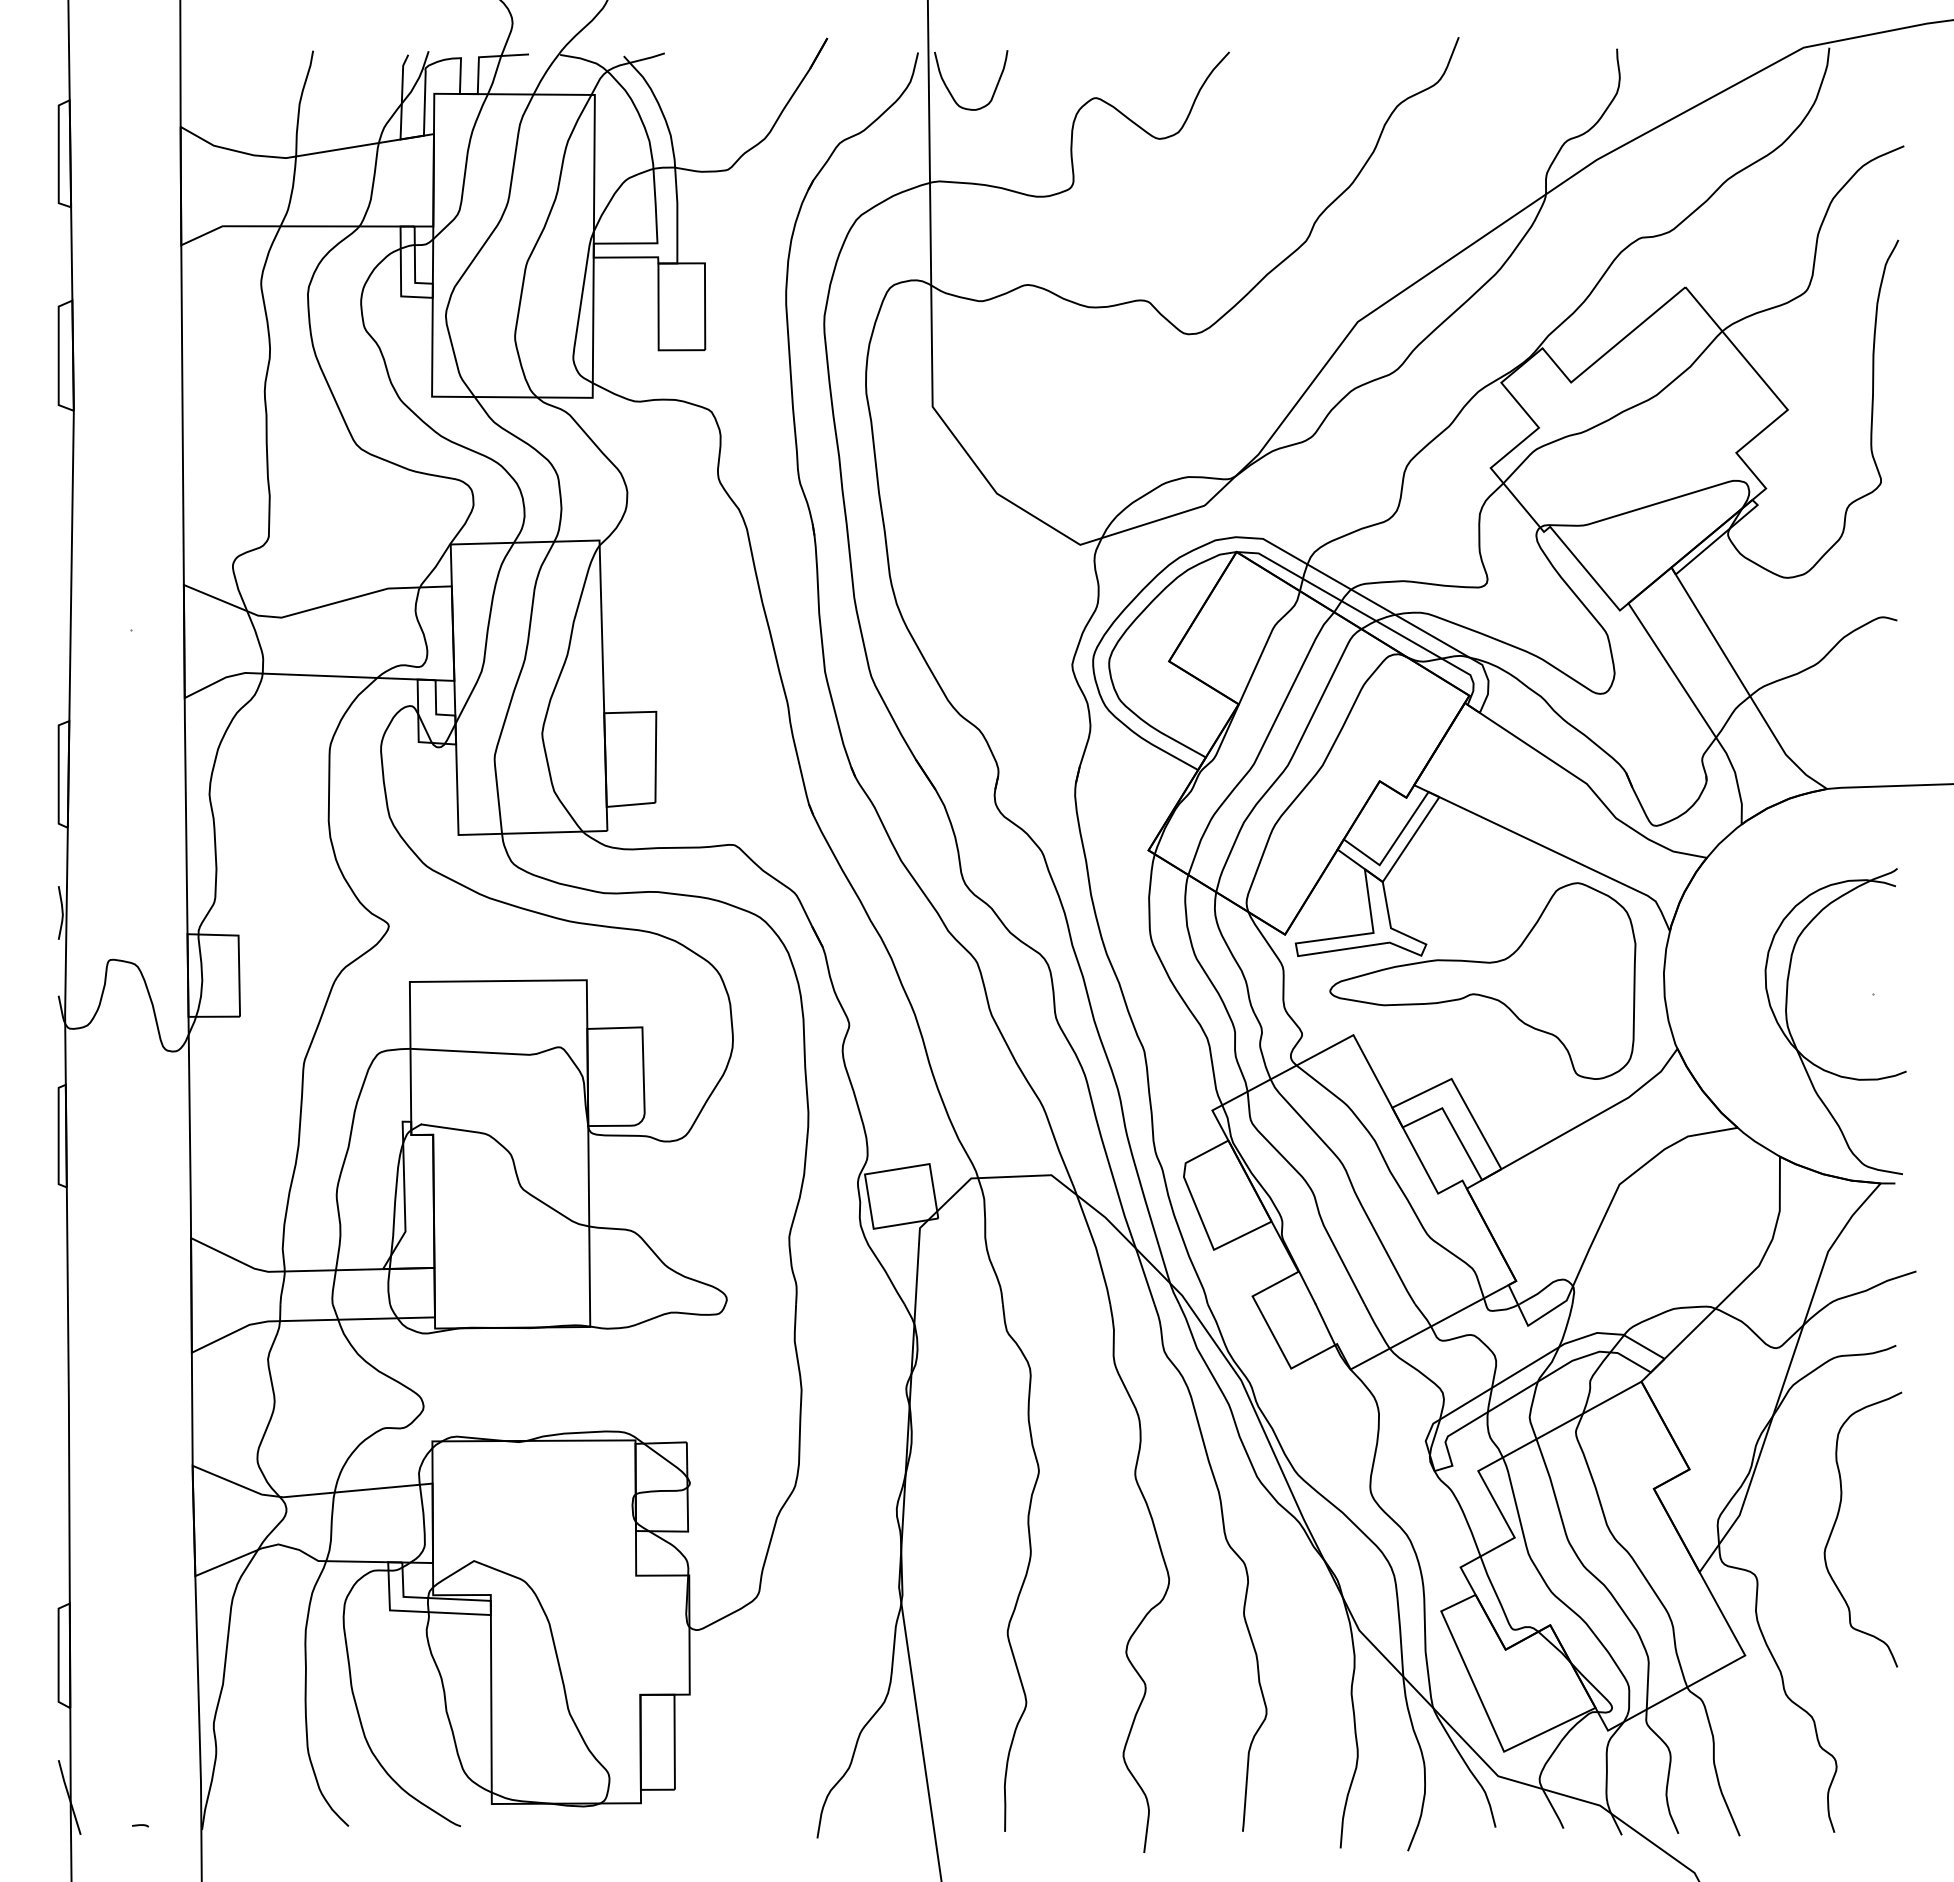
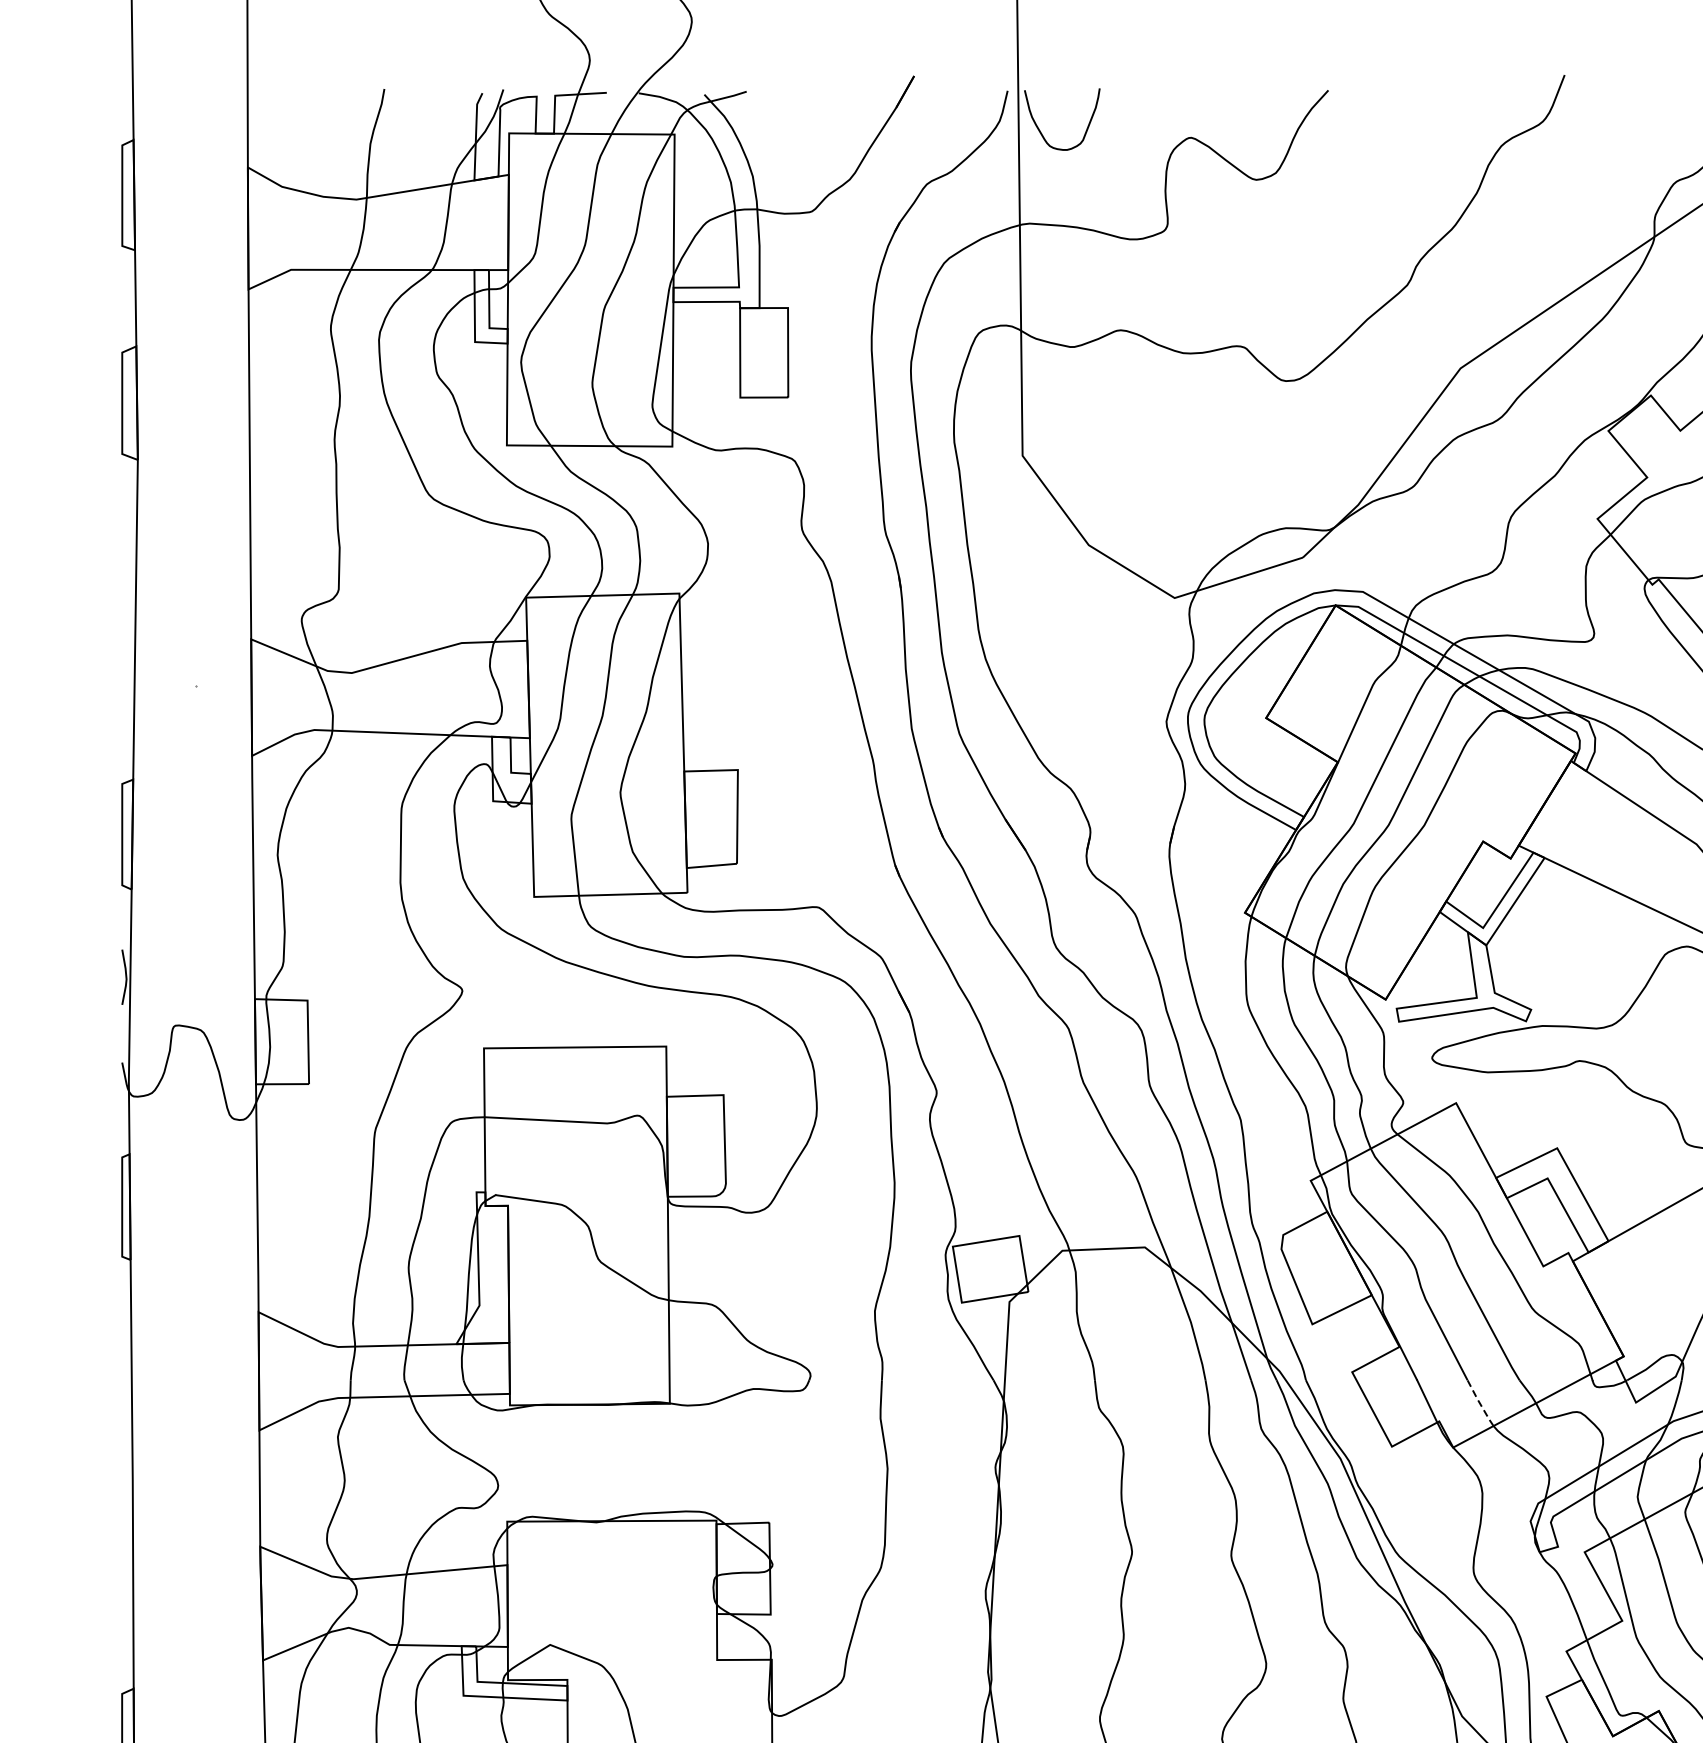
line: (1376, 1326) -> (1479, 1403), solid -> dashed

